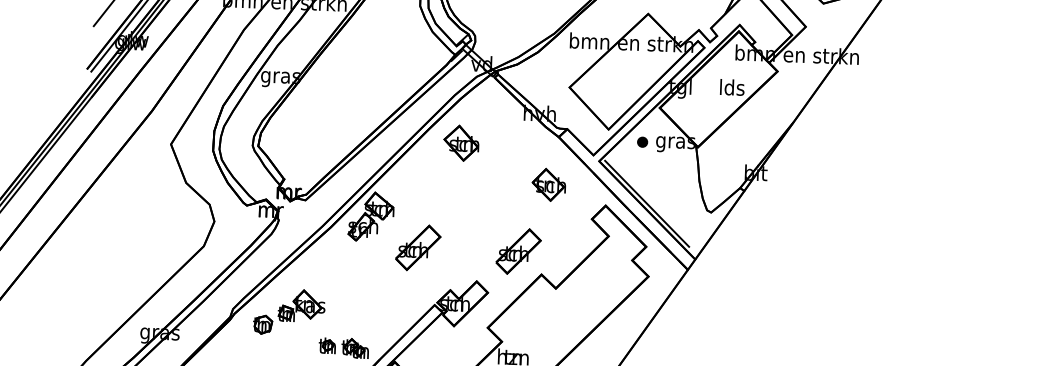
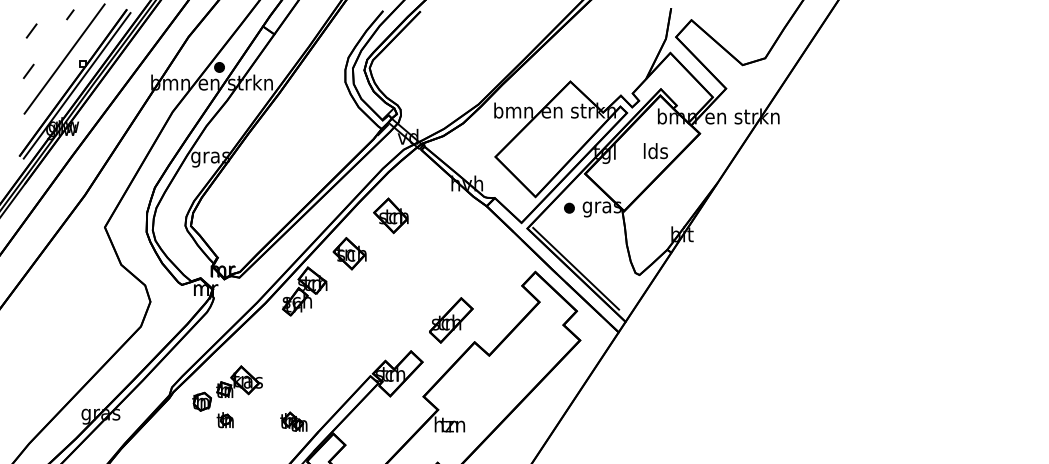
part: (548, 184) -> (349, 253), moved
part: (418, 247) -> (352, 320), removed
part: (326, 346) -> (224, 420), moved

